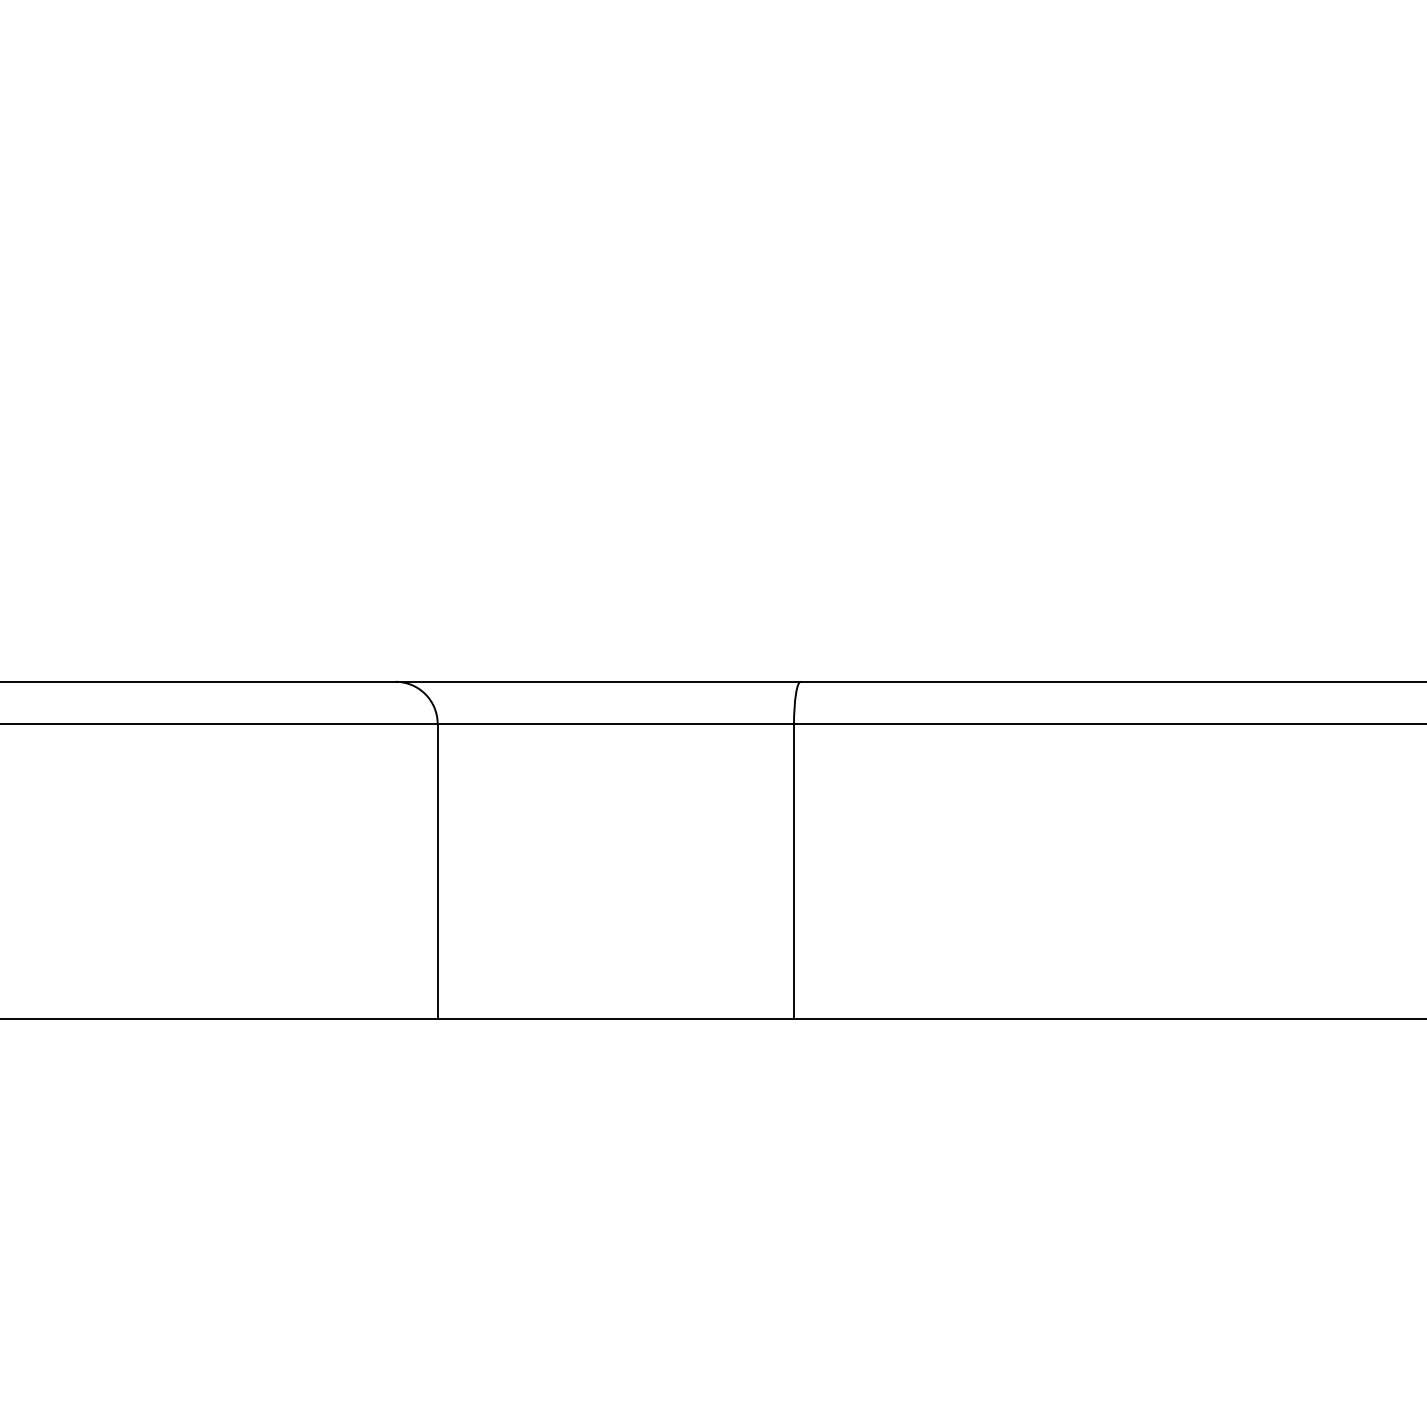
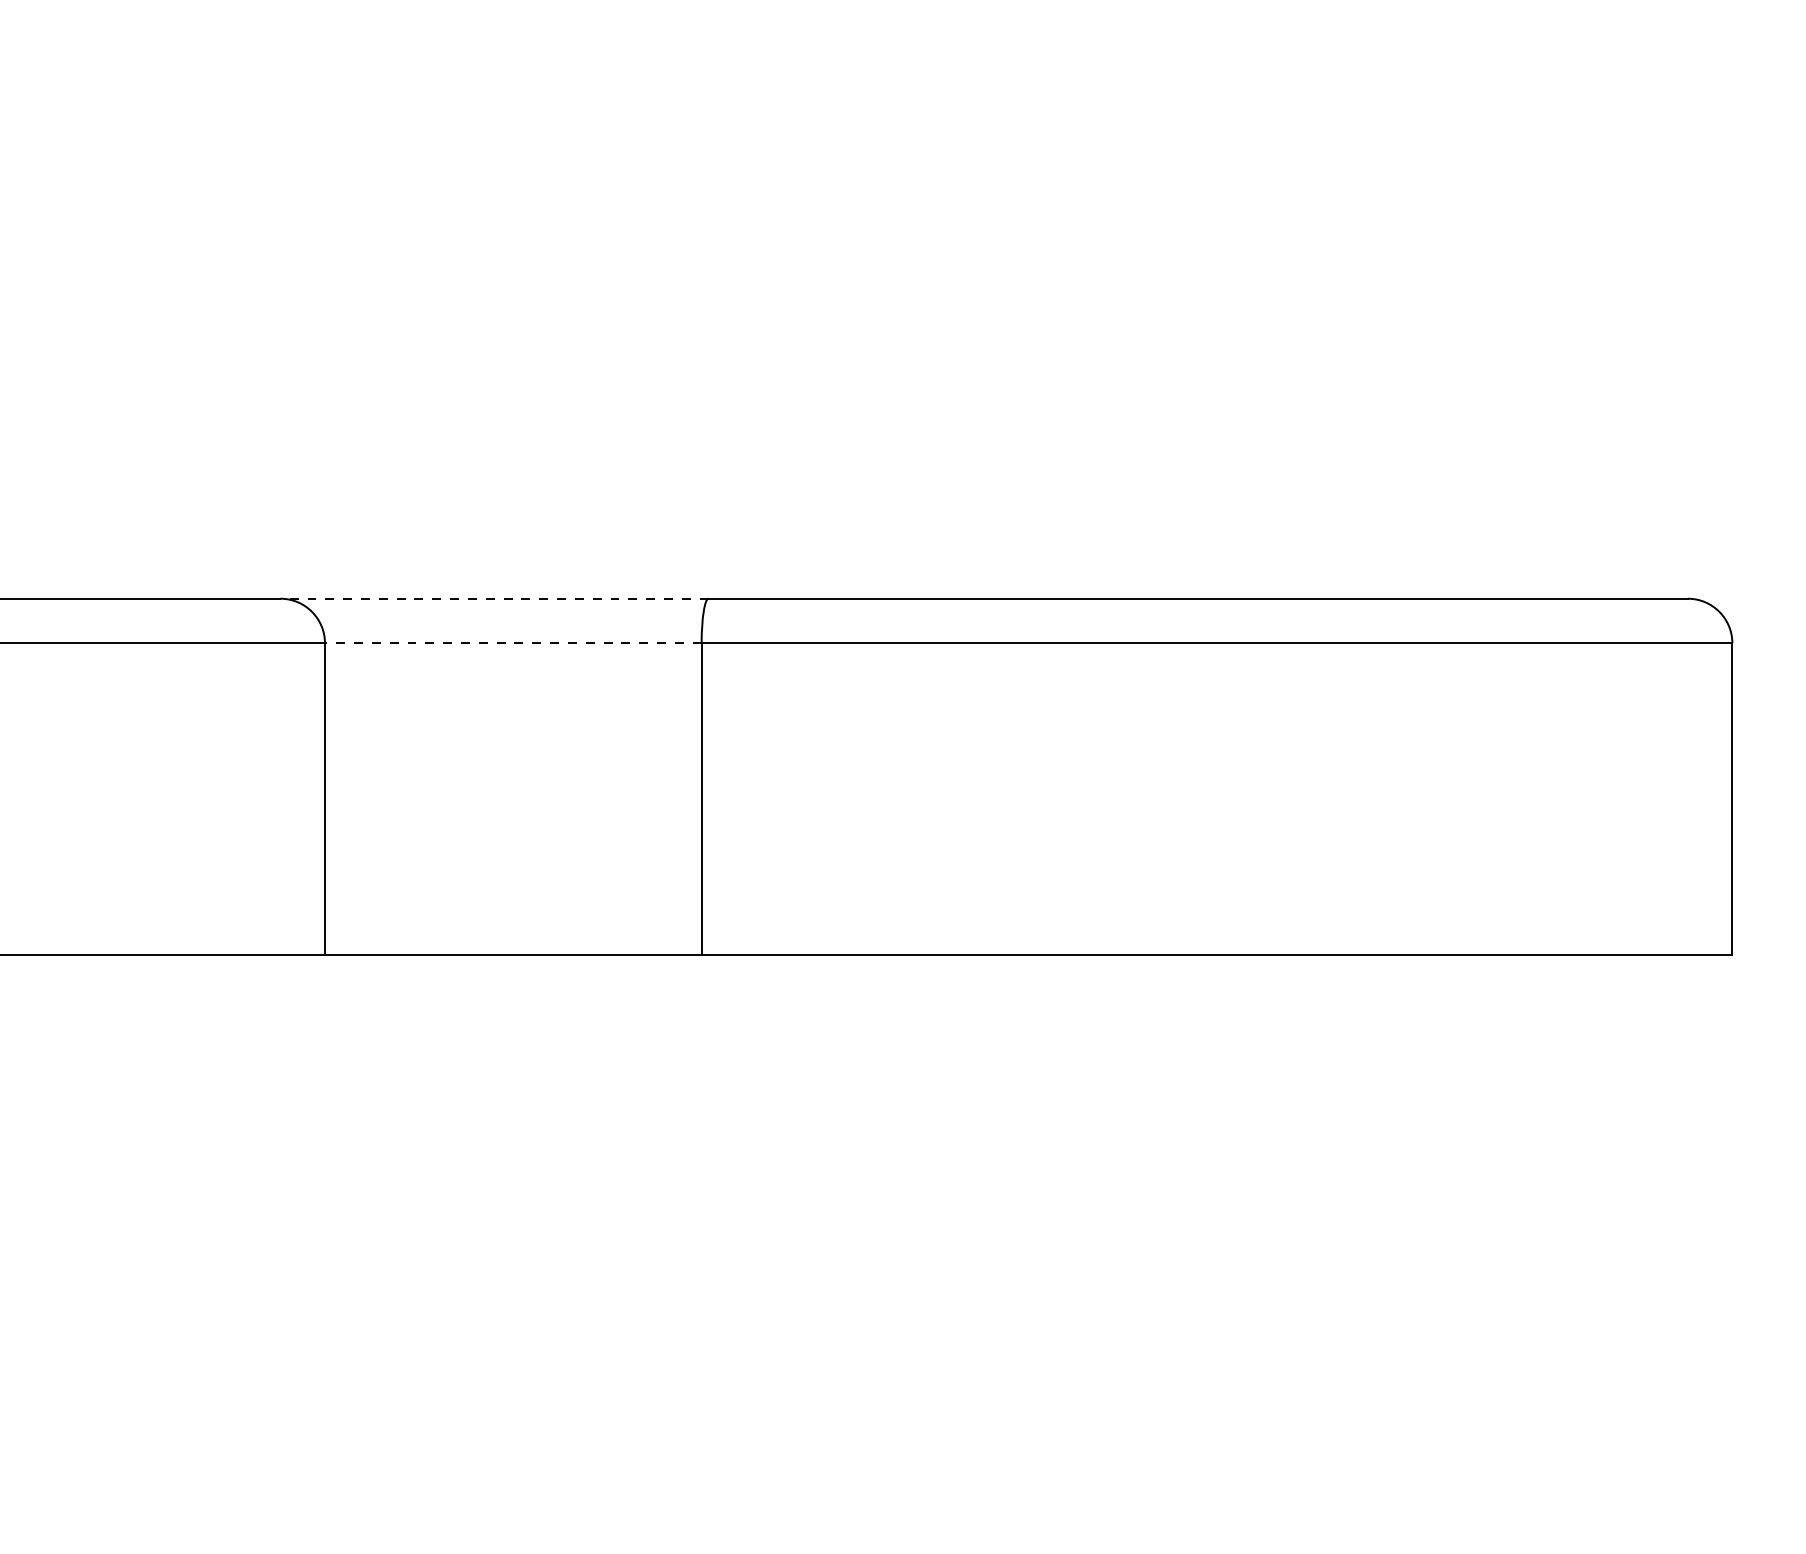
line: (598, 681) -> (494, 598), solid -> dashed
line: (615, 724) -> (512, 643), solid -> dashed

